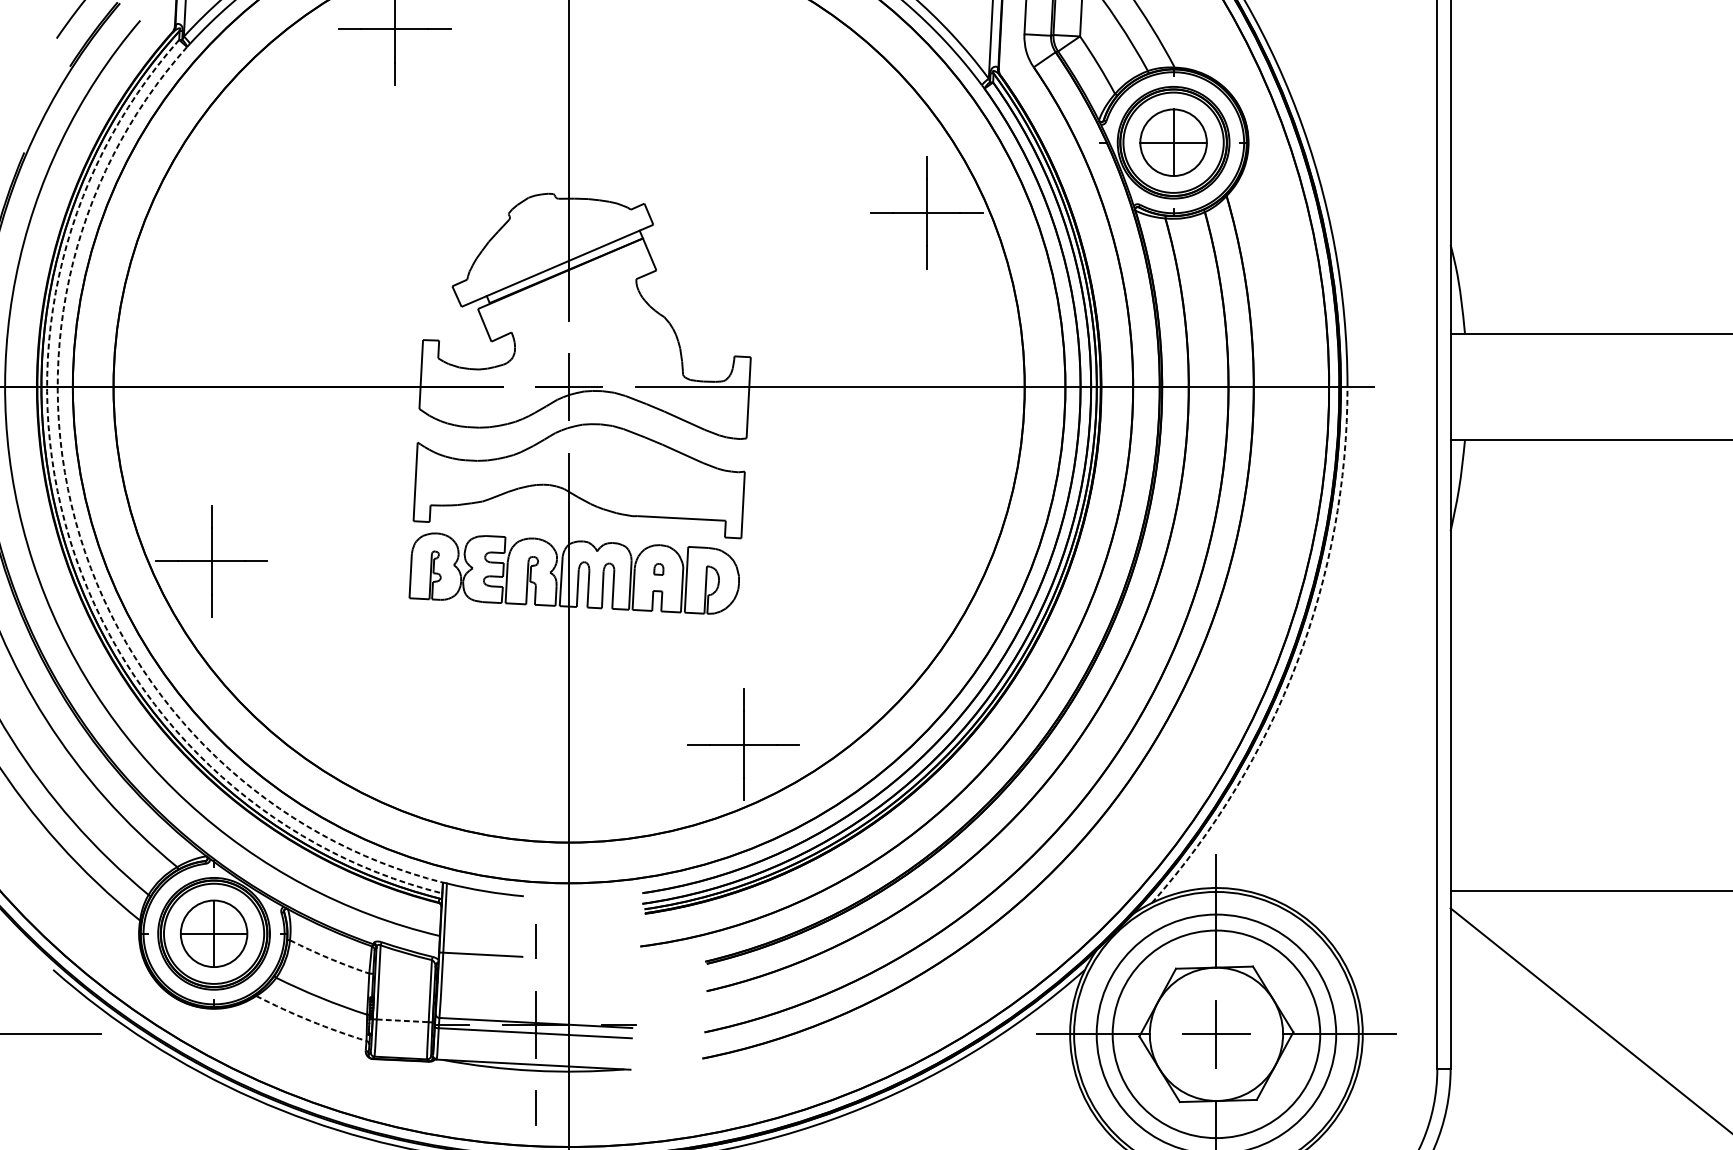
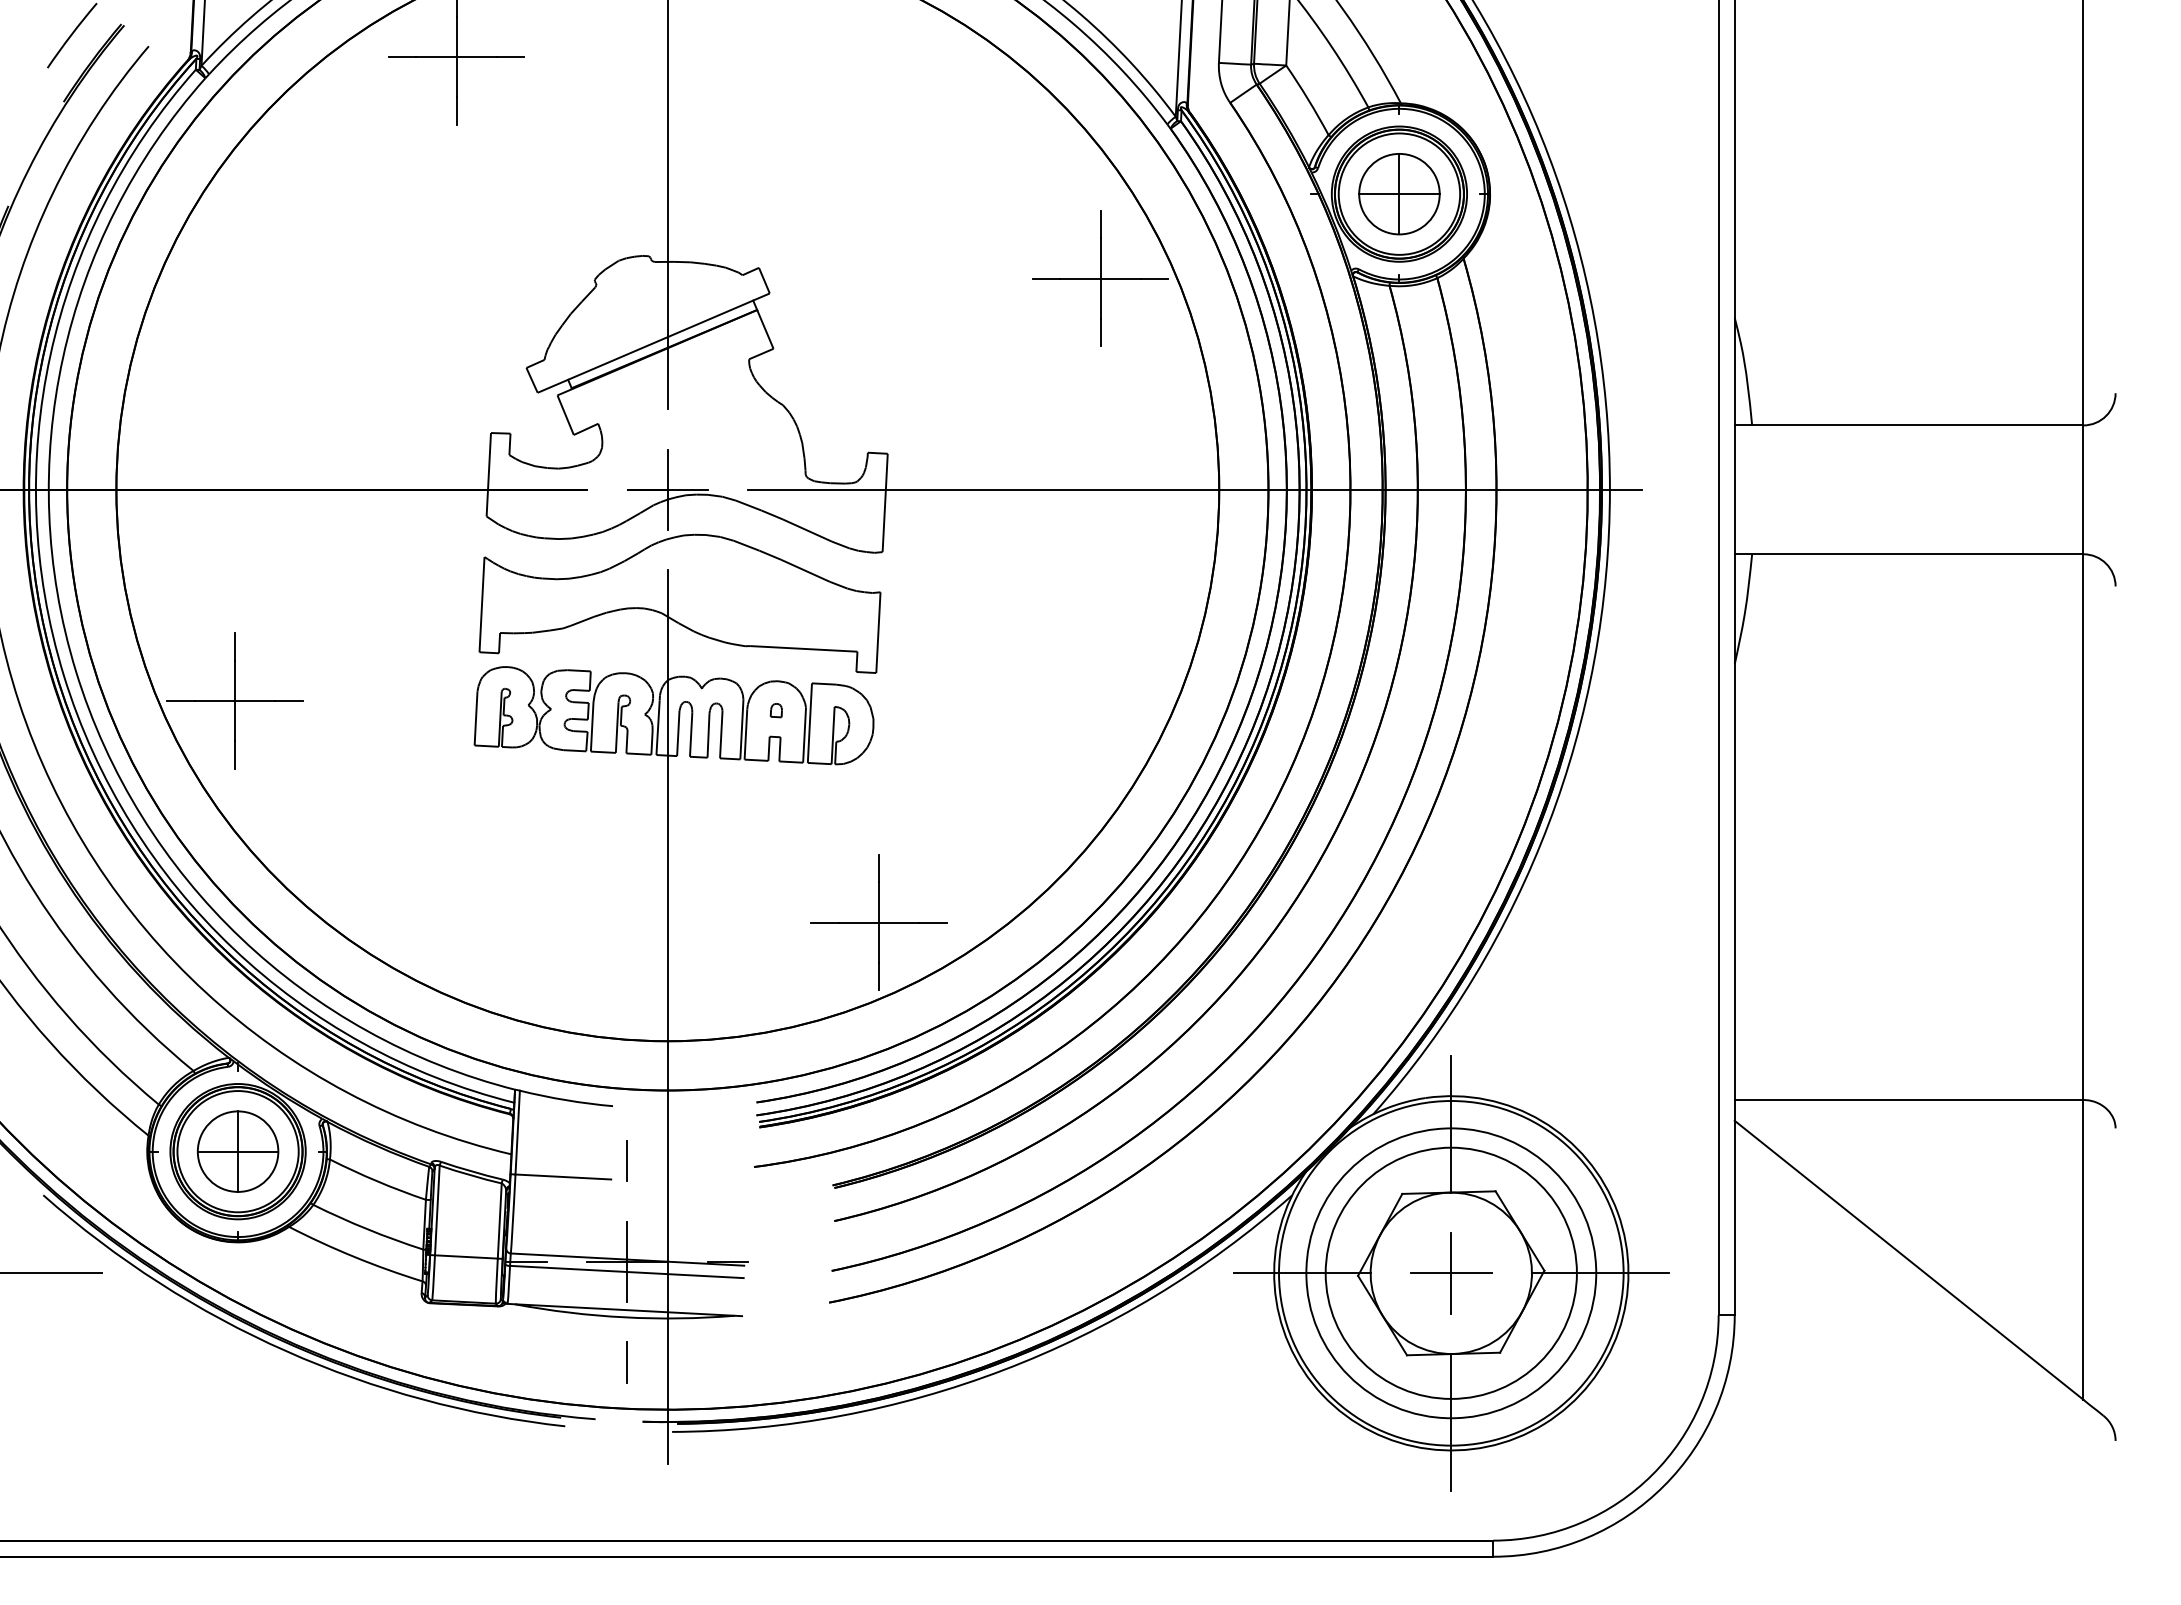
arc: (80, 537) -> (76, 671), dashed -> solid
arc: (70, 540) -> (64, 675), dashed -> solid
arc: (1296, 662) -> (1548, 823), dashed -> solid
arc: (329, 958) -> (377, 1181), dashed -> solid
arc: (310, 1021) -> (354, 1257), dashed -> solid
line: (402, 1021) -> (466, 1257), dashed -> solid

